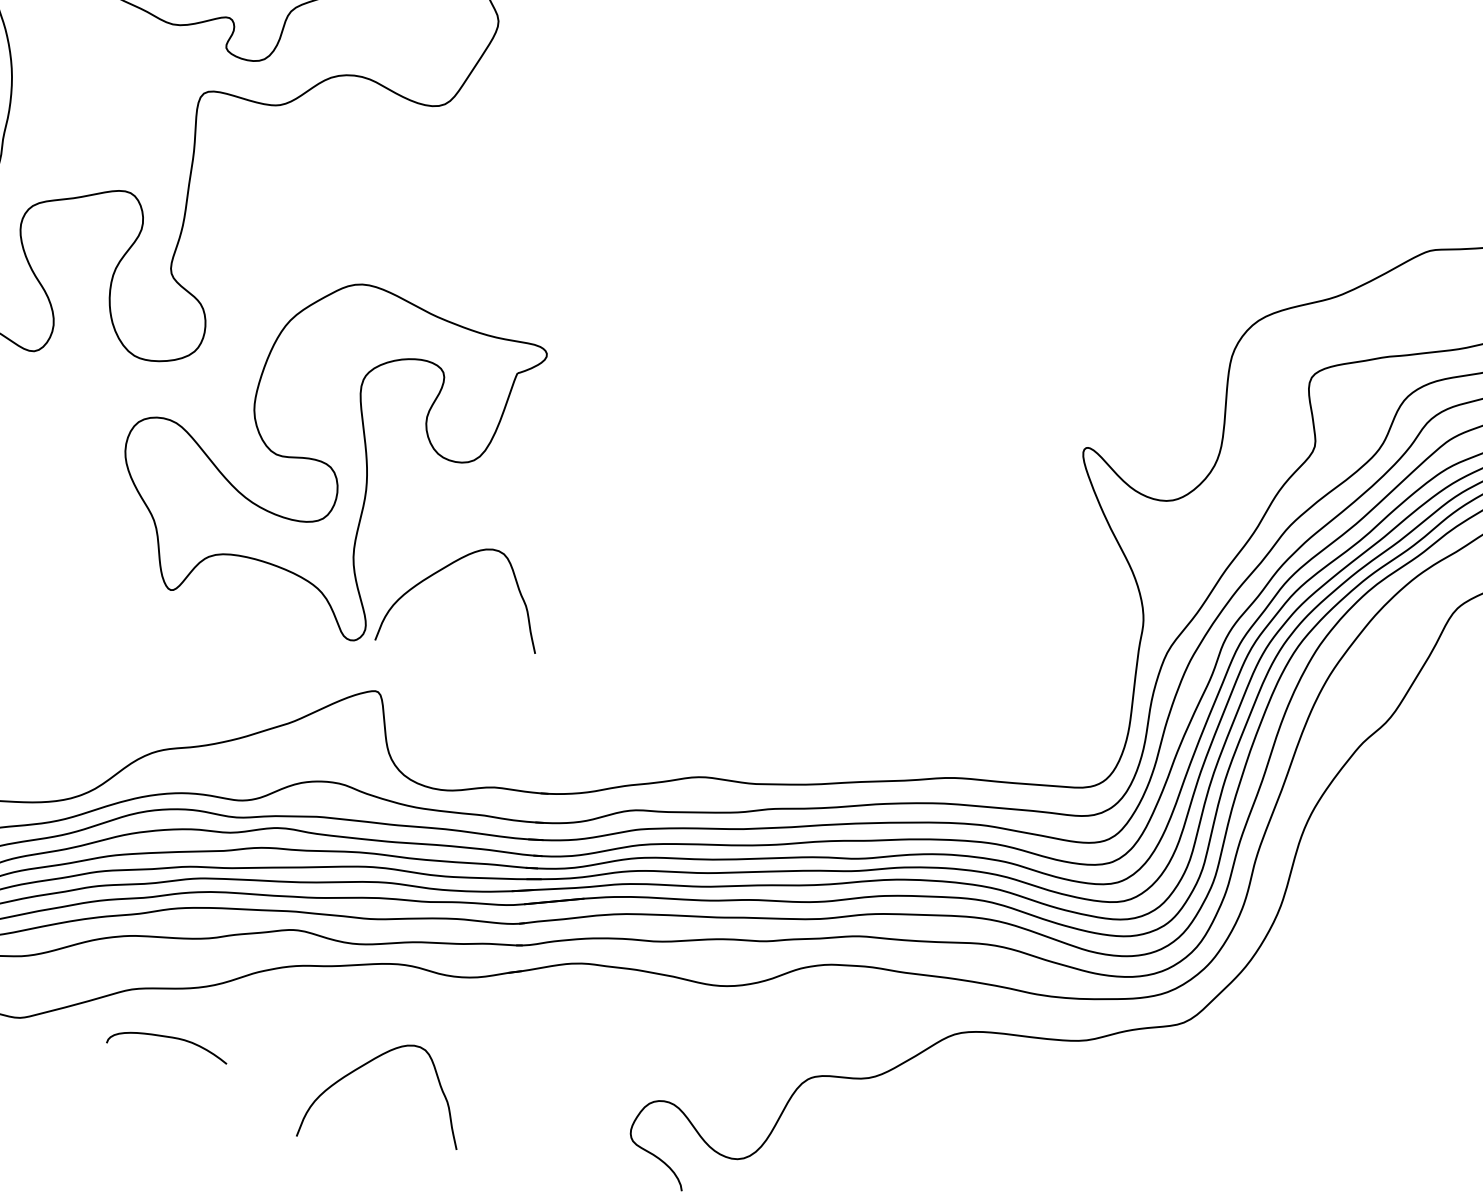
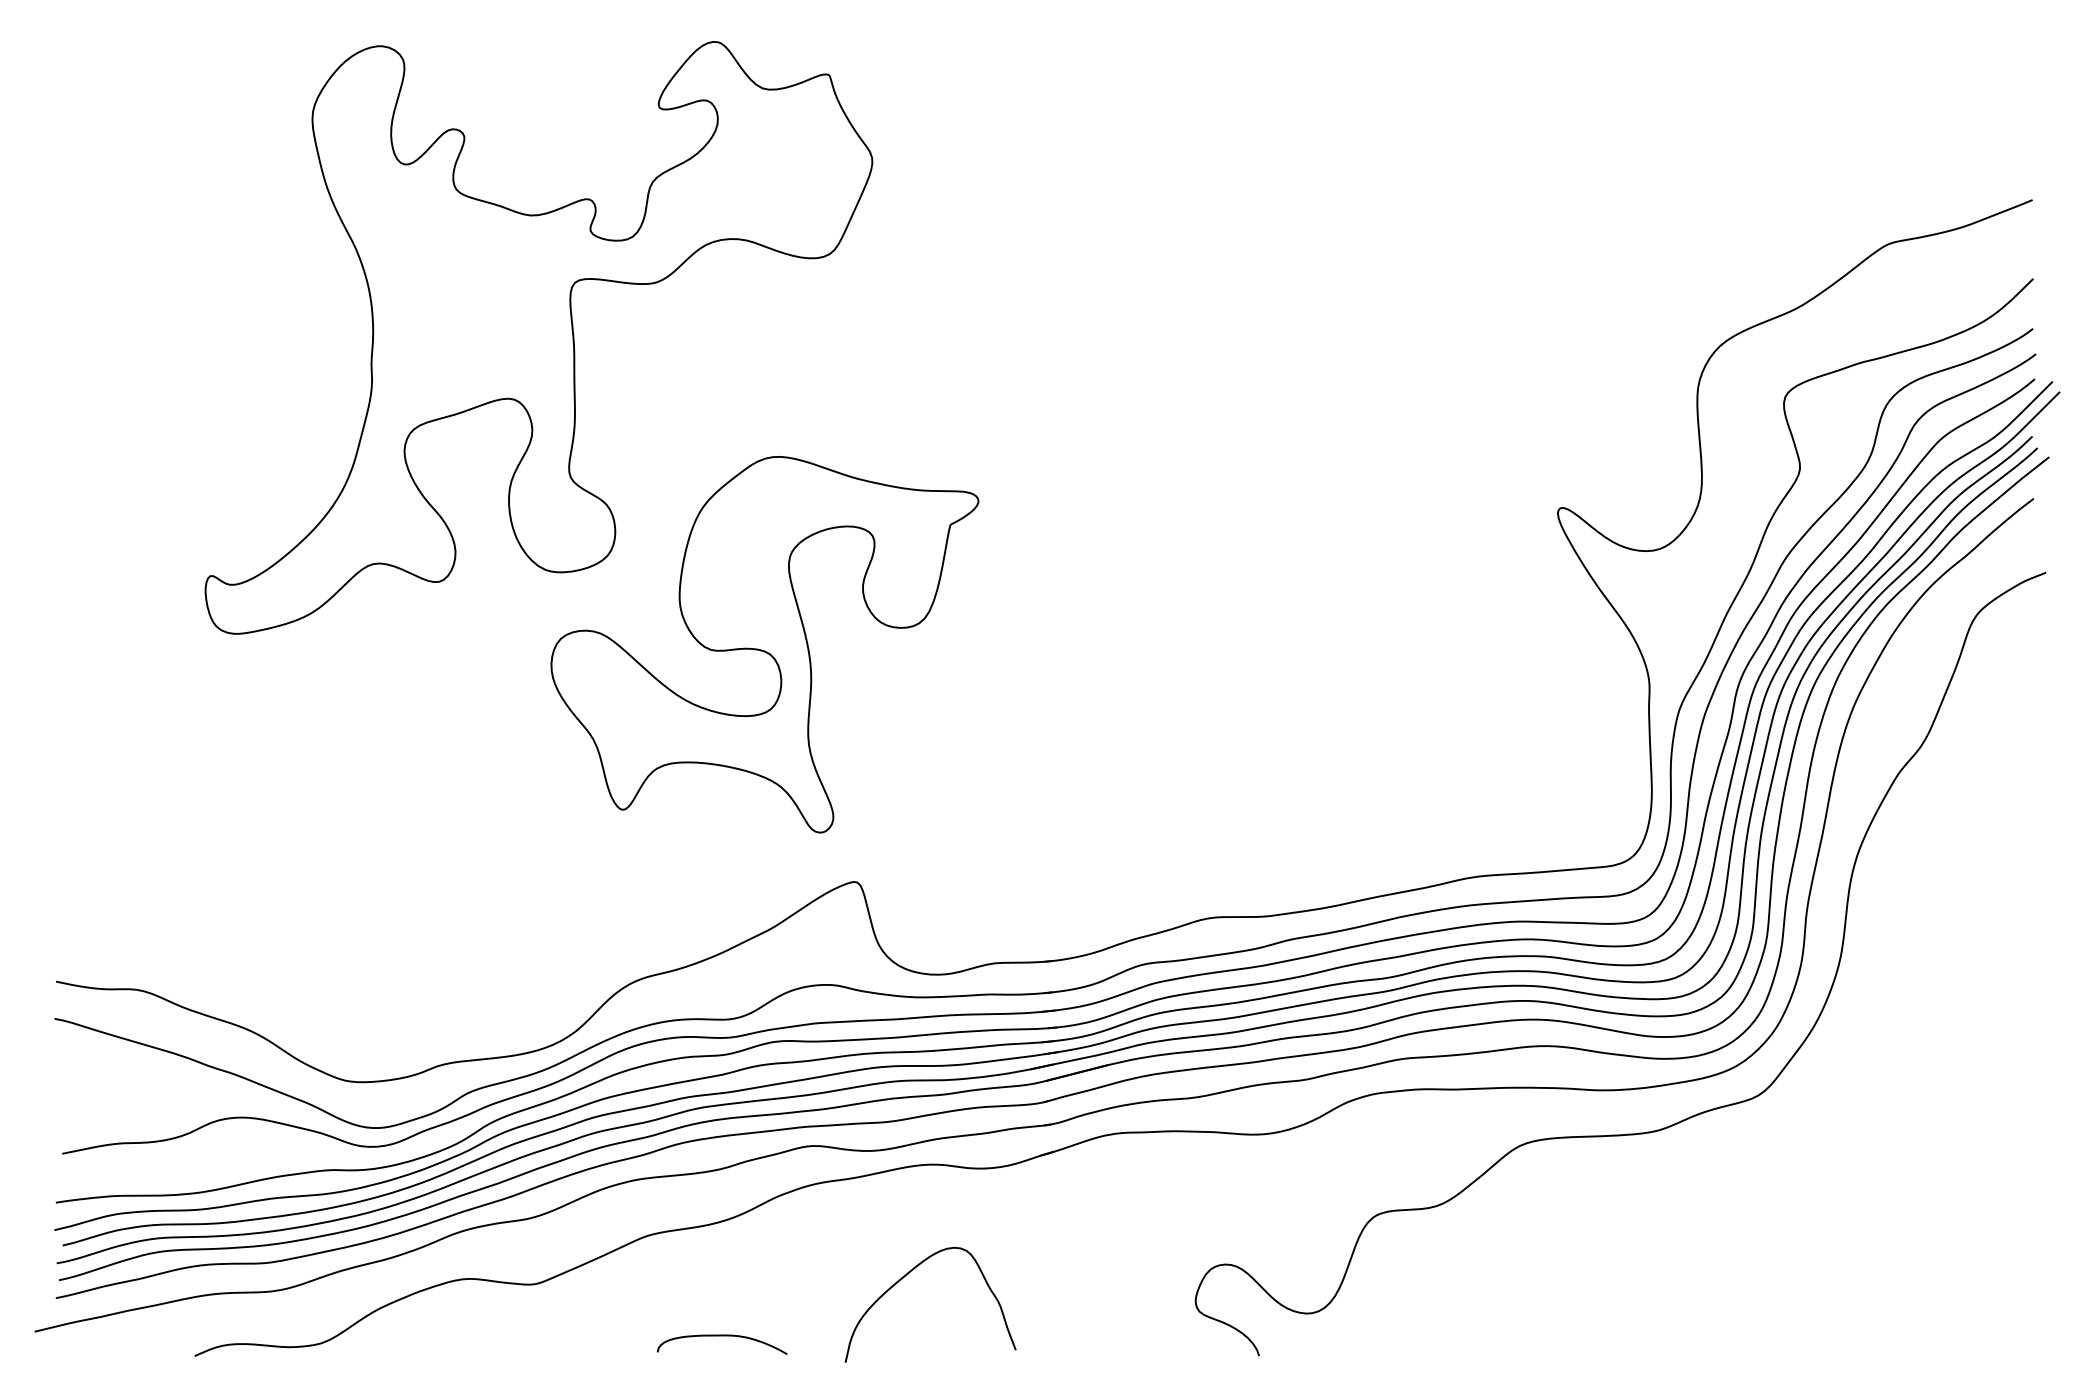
curve: (445, 568) -> (907, 741), removed
curve: (168, 1037) -> (721, 1336), moved

